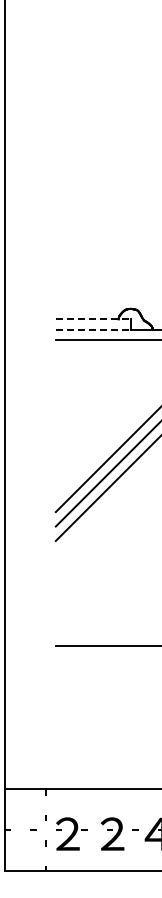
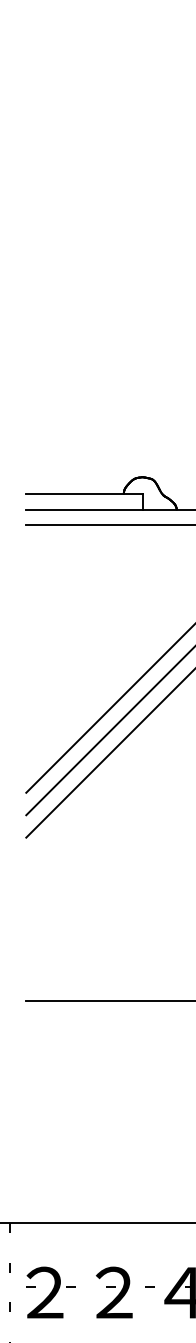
line: (93, 319) -> (84, 493), dashed -> solid
line: (93, 329) -> (84, 509), dashed -> solid

